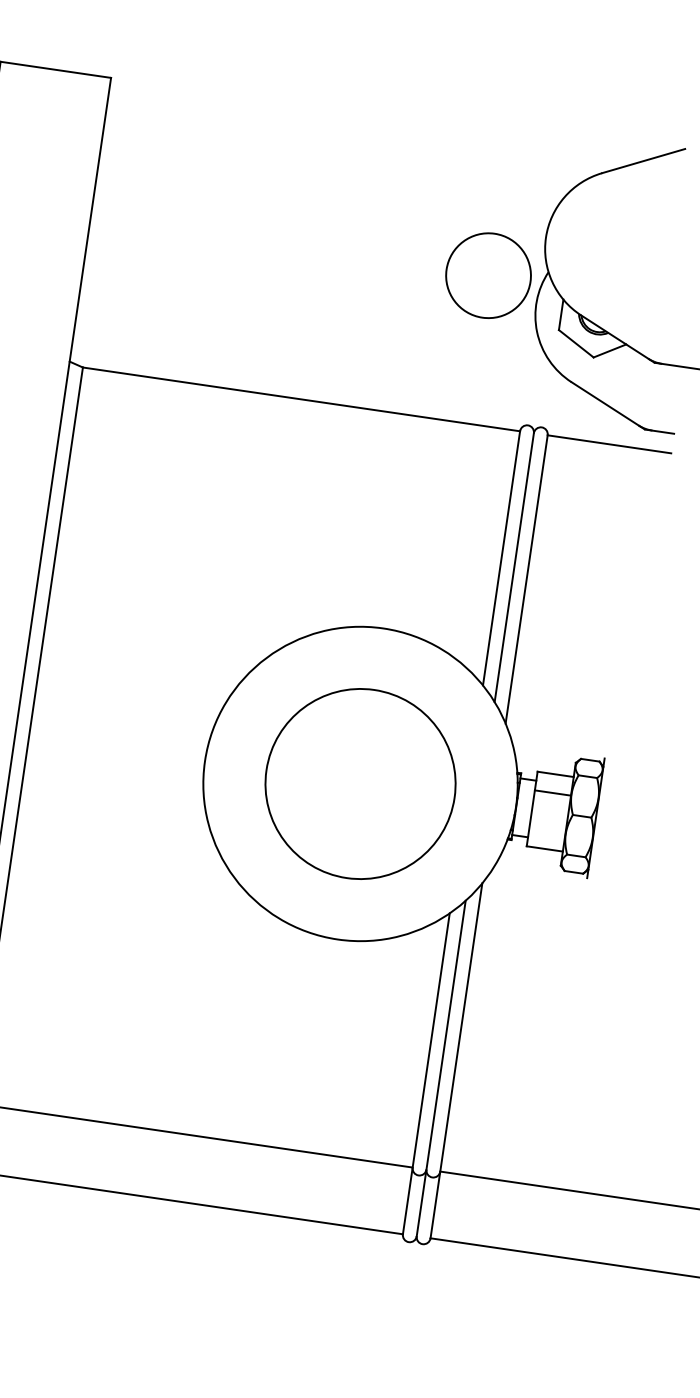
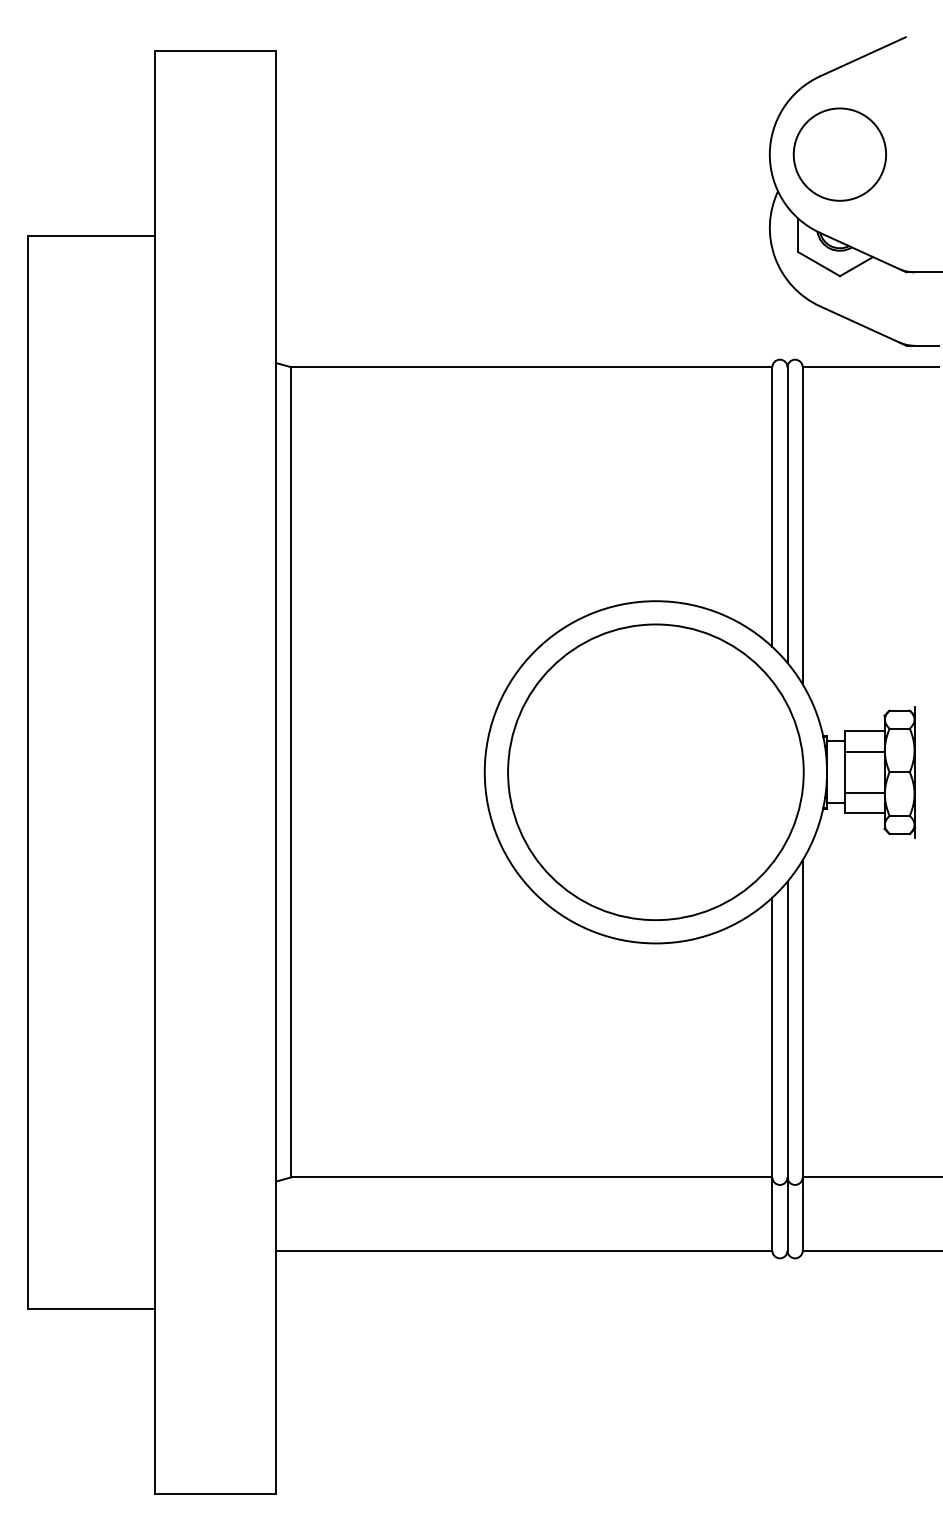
circle: (488, 275) -> (839, 154), moved
circle: (360, 784) -> (655, 772), size x1.43
line: (547, 829) -> (864, 792), added

